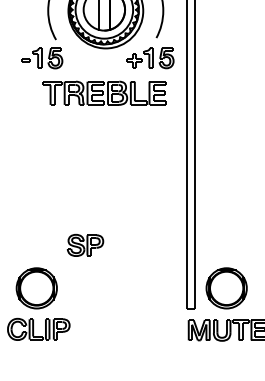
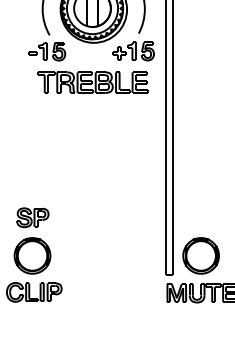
part: (42, 58) -> (47, 51), moved
part: (85, 245) -> (32, 217), moved

